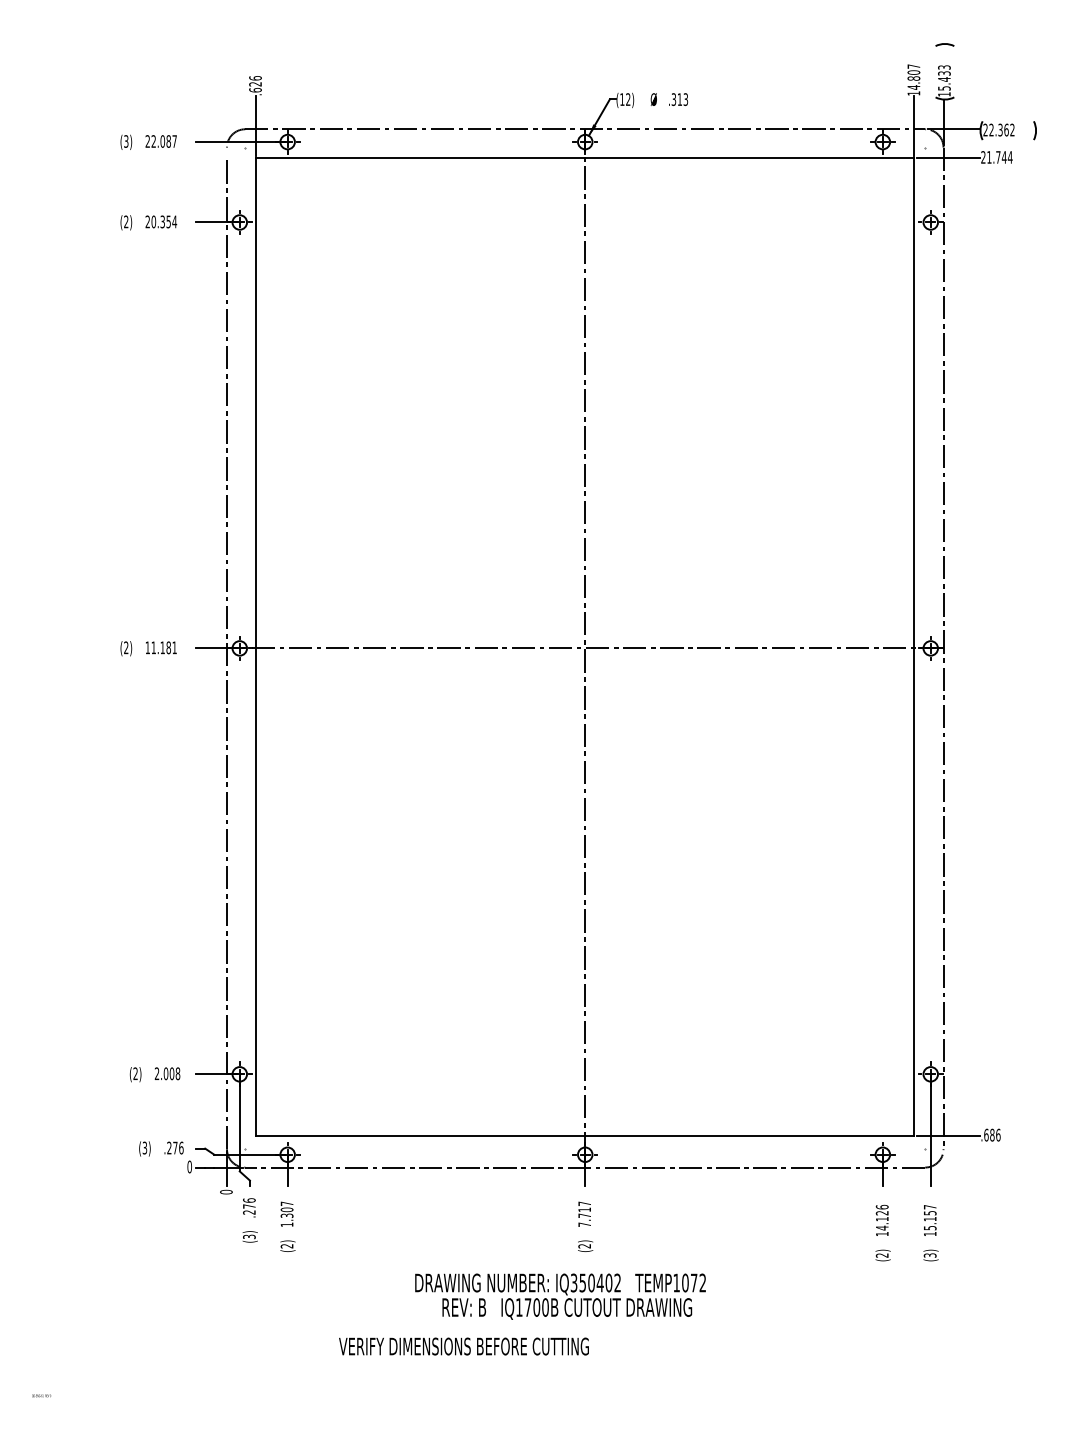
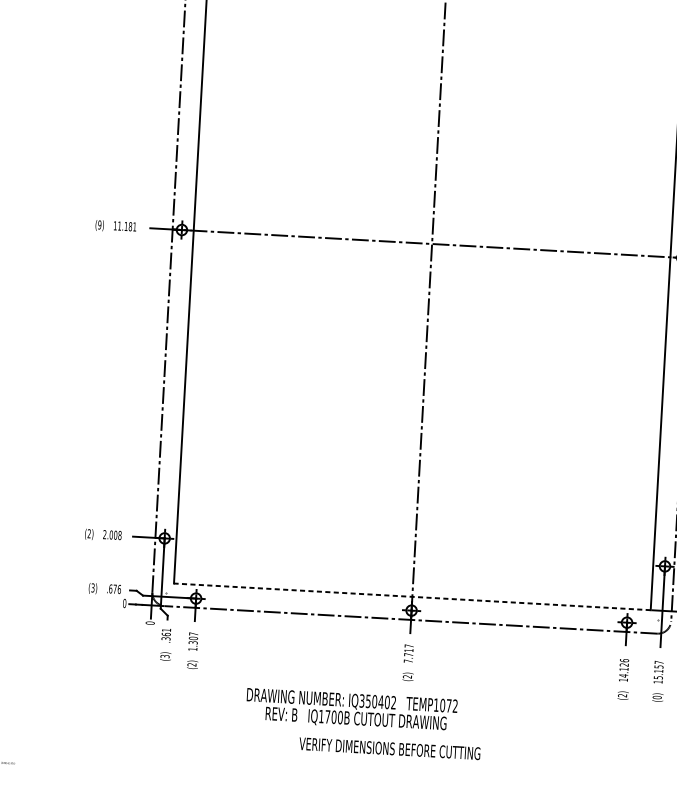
text: (126, 647) -> (99, 224), (2) -> (9)
line: (584, 1135) -> (411, 596), solid -> dashed
text: (169, 1147) -> (110, 588), .276 -> .676
text: (249, 1206) -> (166, 634), .276 -> .361
text: (929, 1255) -> (656, 697), (3) -> (0)
text: (560, 1296) -> (351, 710), moved
text: (463, 1346) -> (389, 748), moved

